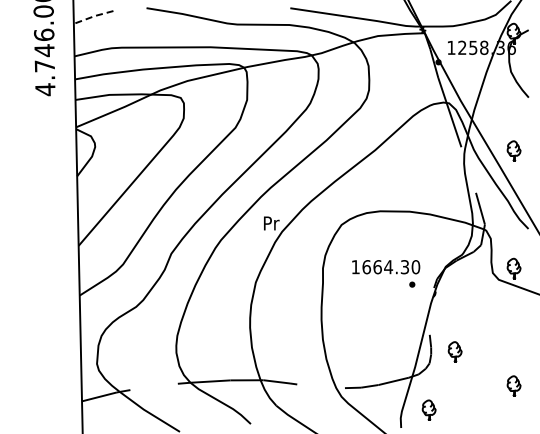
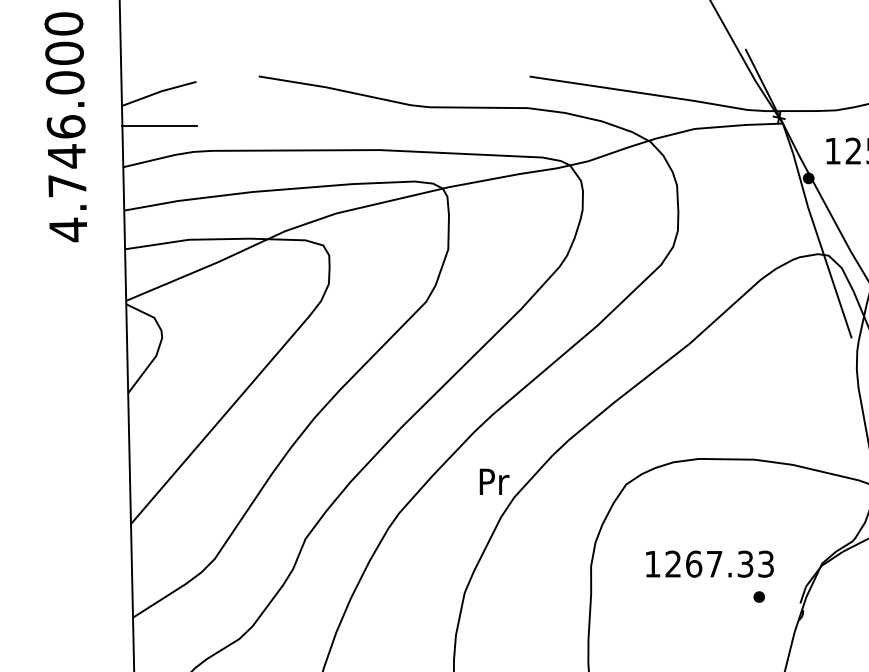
line: (94, 16) -> (160, 92), dashed -> solid
line: (93, 34) -> (158, 126), added
text: (391, 267) -> (720, 564), 1664.30 -> 1267.33

